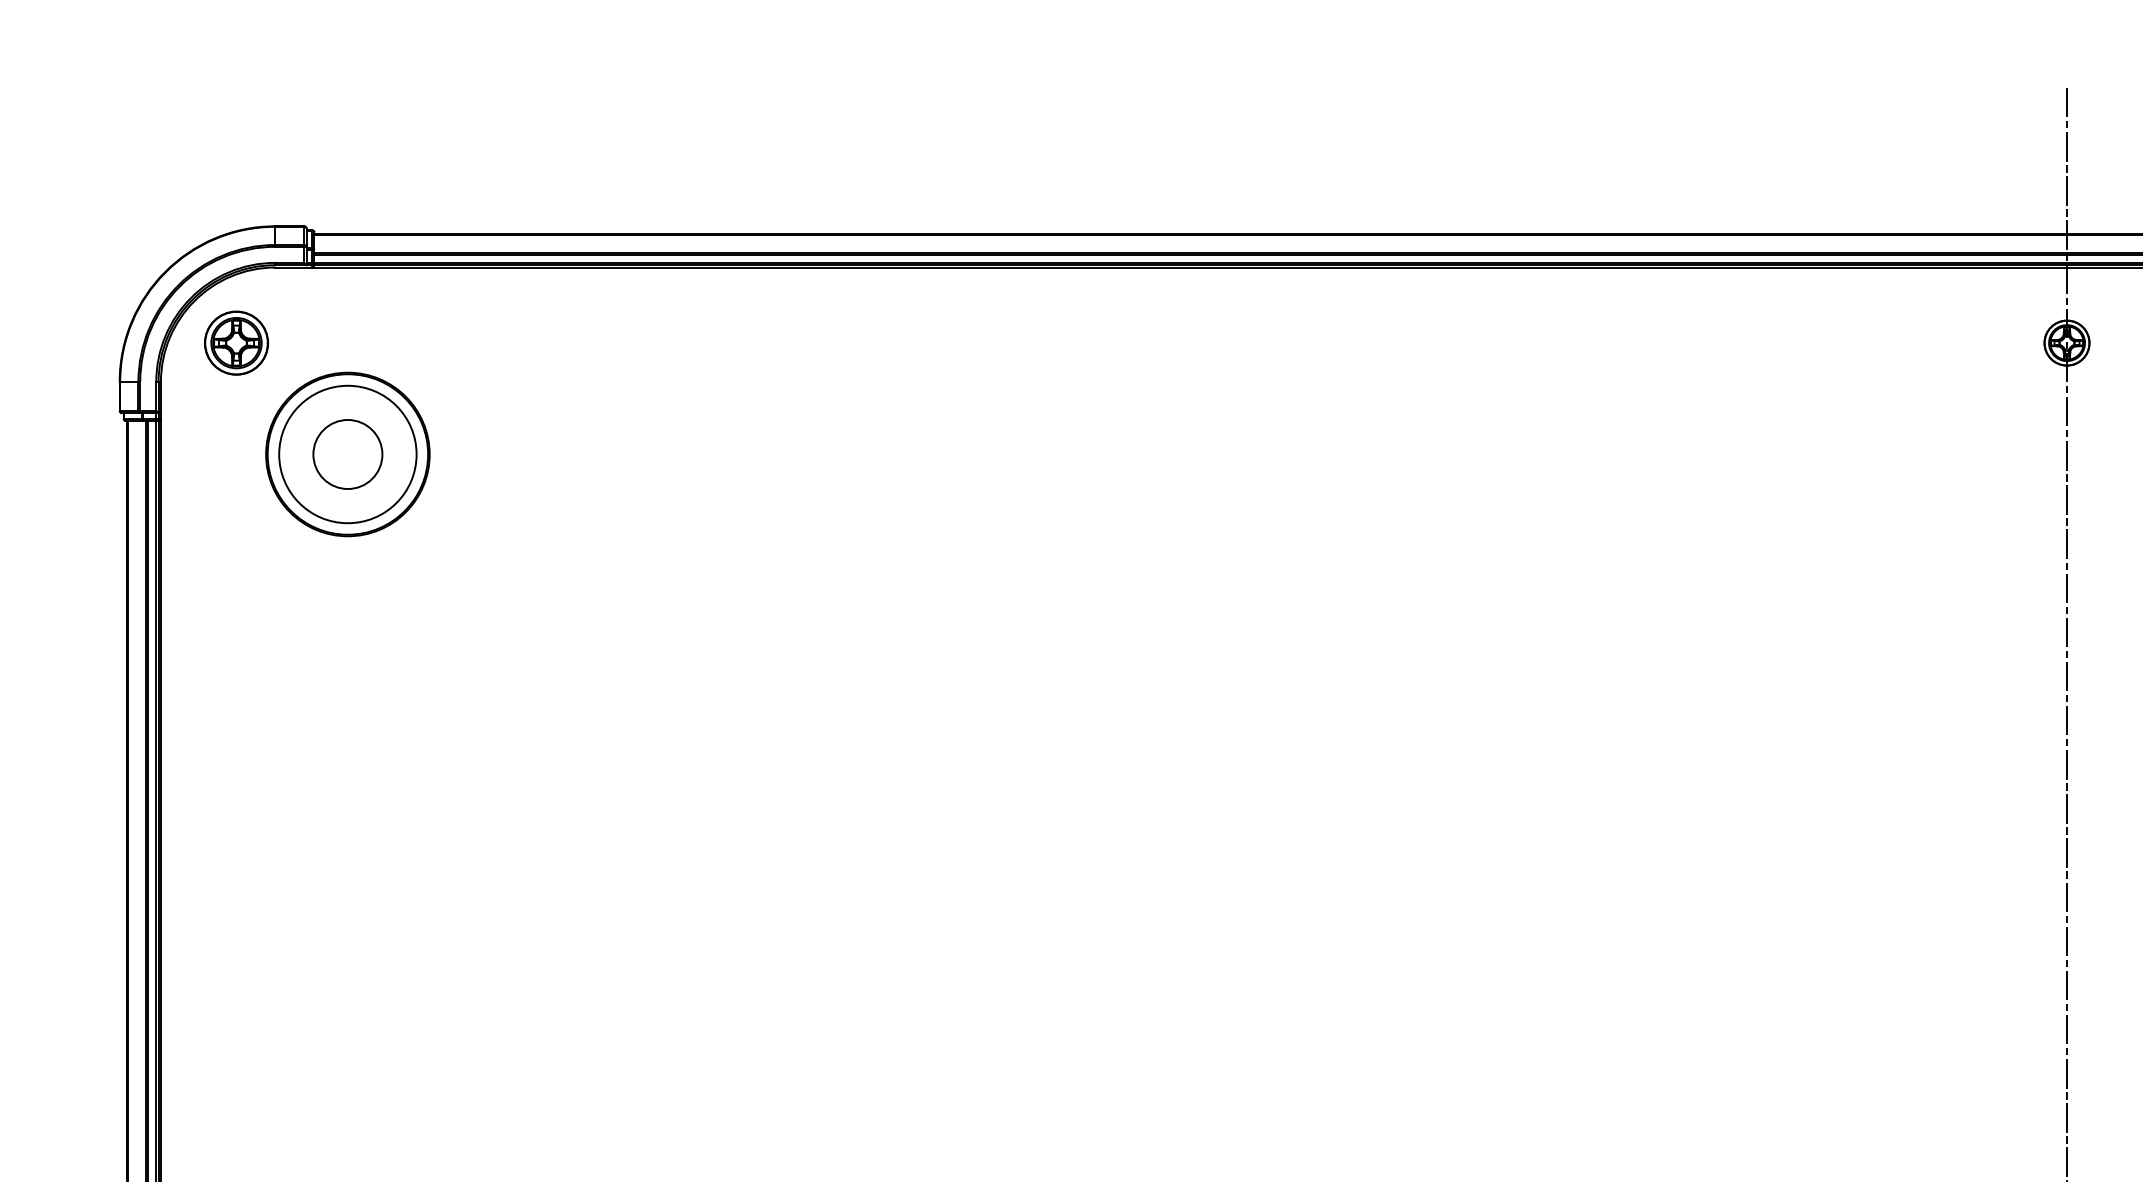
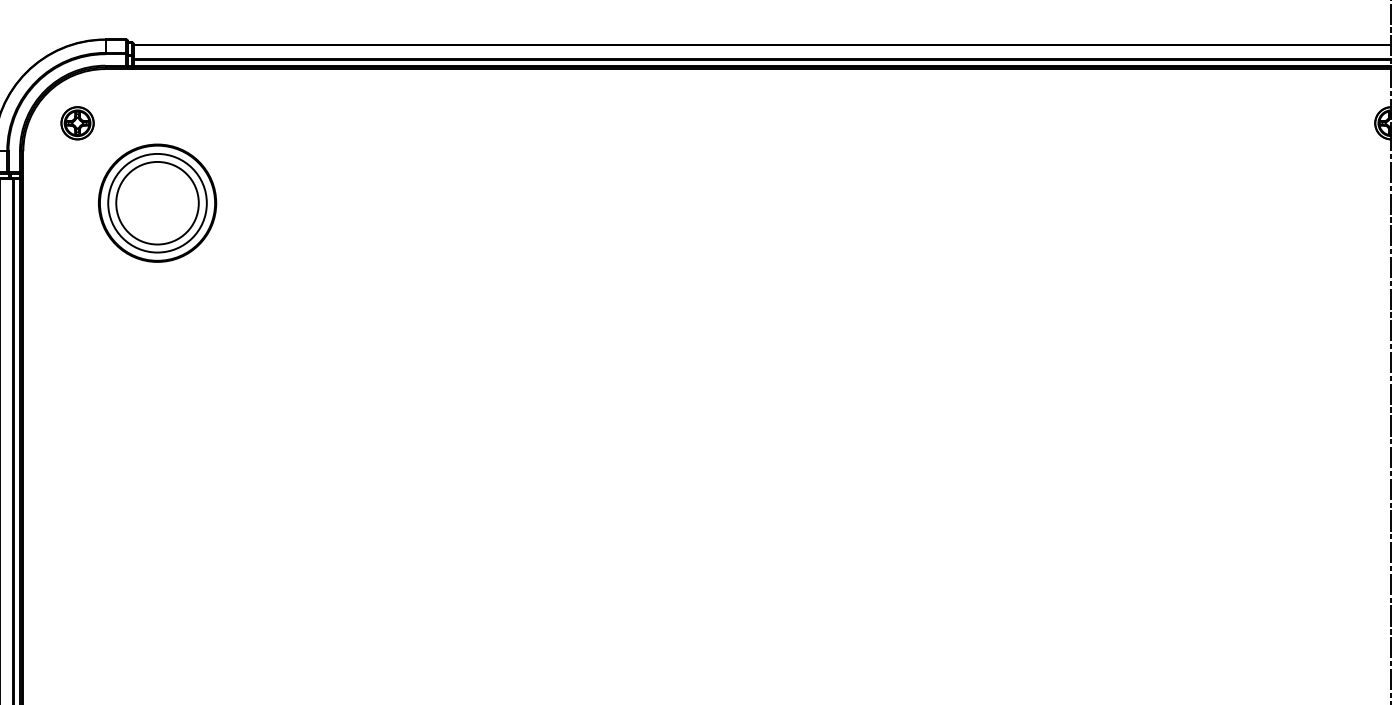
part: (236, 342) -> (77, 122), size x0.71
circle: (347, 454) -> (157, 203), size x1.67

